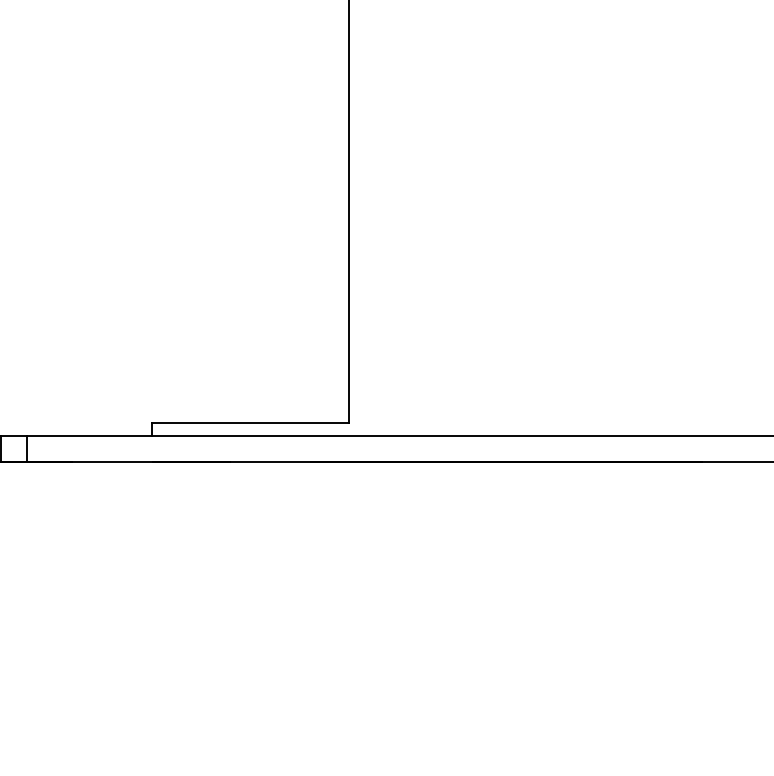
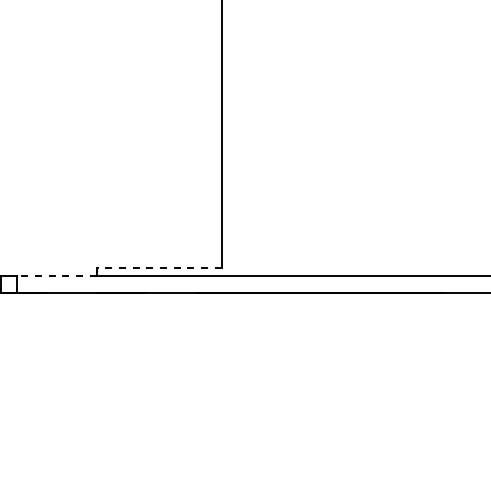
line: (249, 423) -> (158, 268), solid -> dashed
line: (90, 436) -> (57, 276), solid -> dashed

